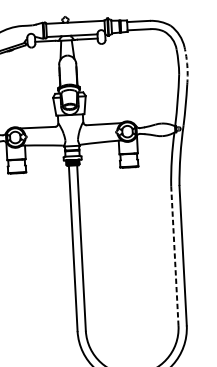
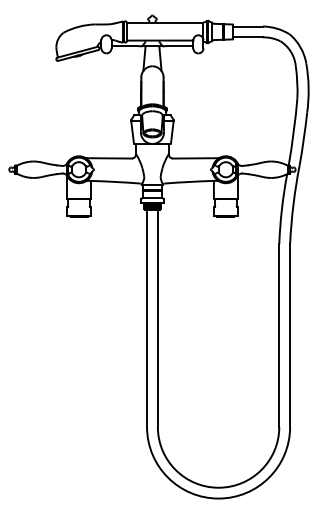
arc: (187, 65) -> (308, 87), dashed -> solid
line: (175, 256) -> (279, 335), dashed -> solid

